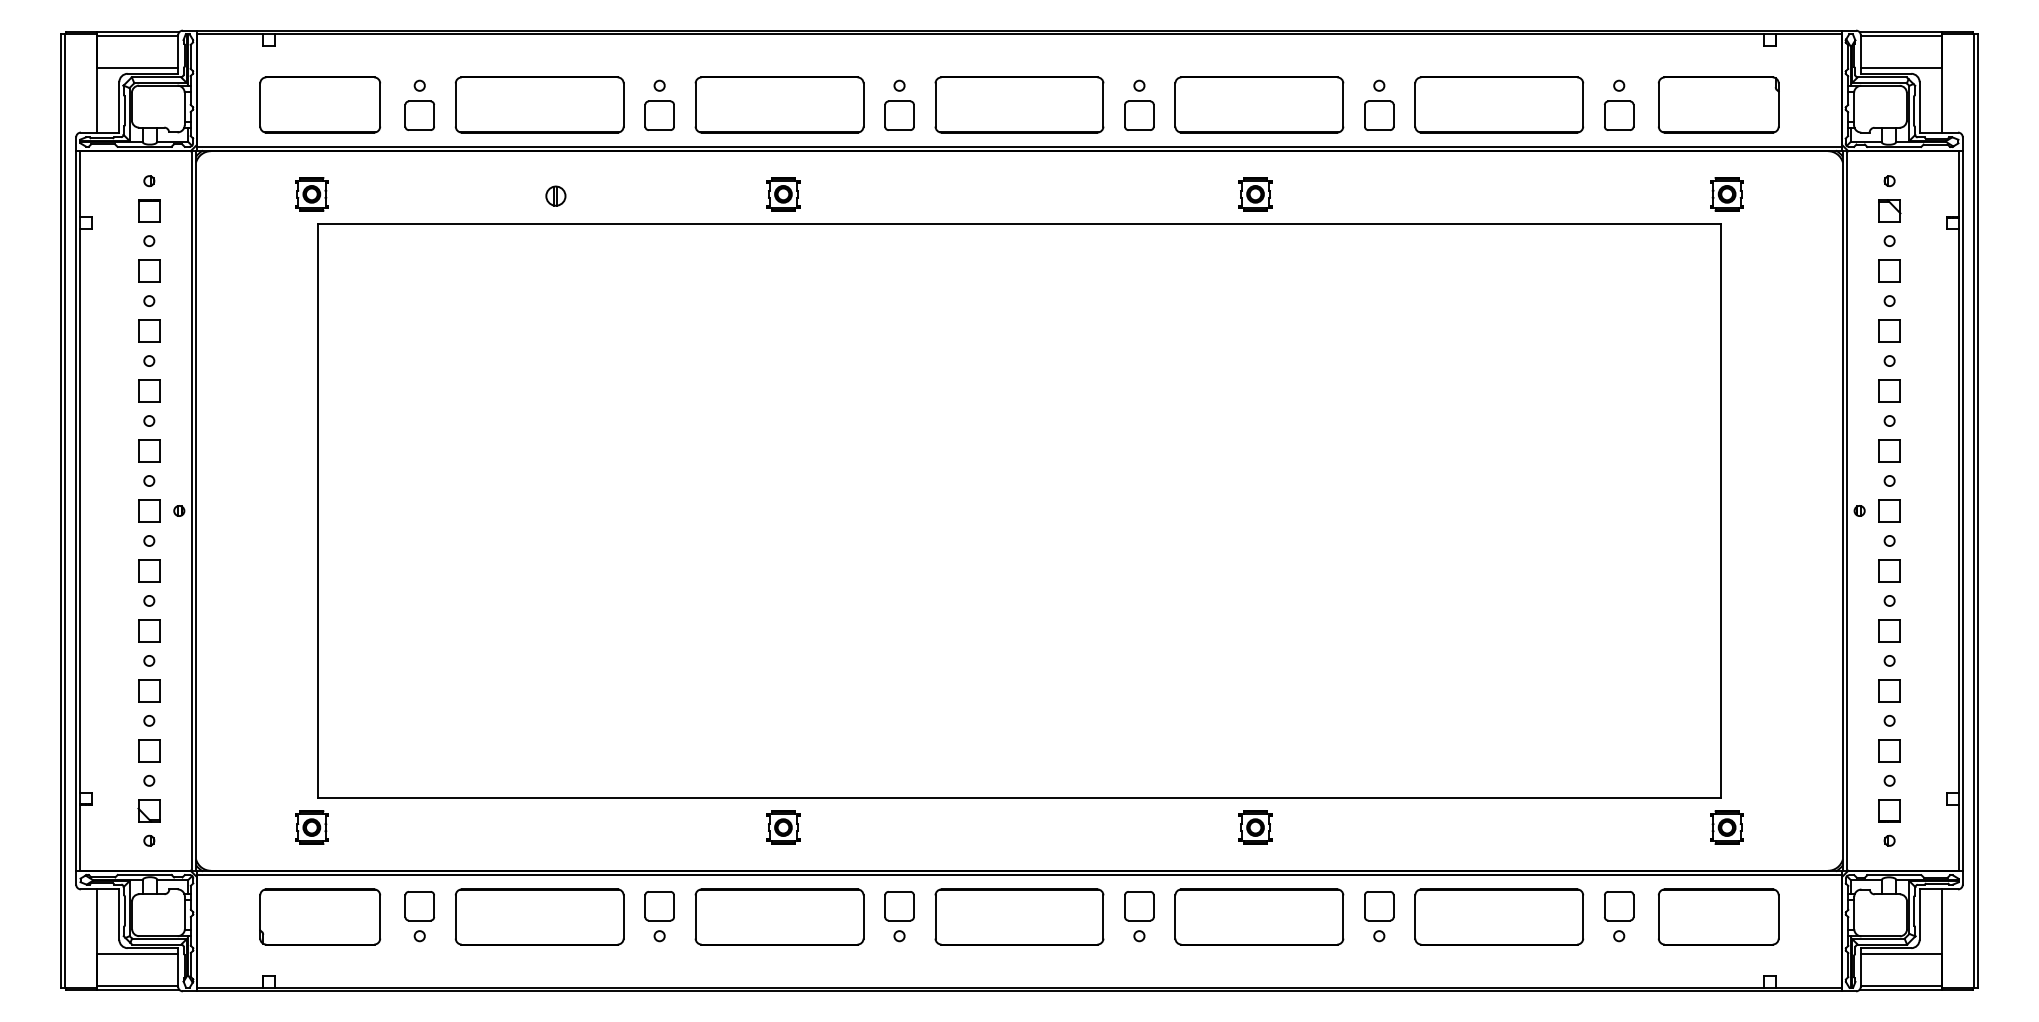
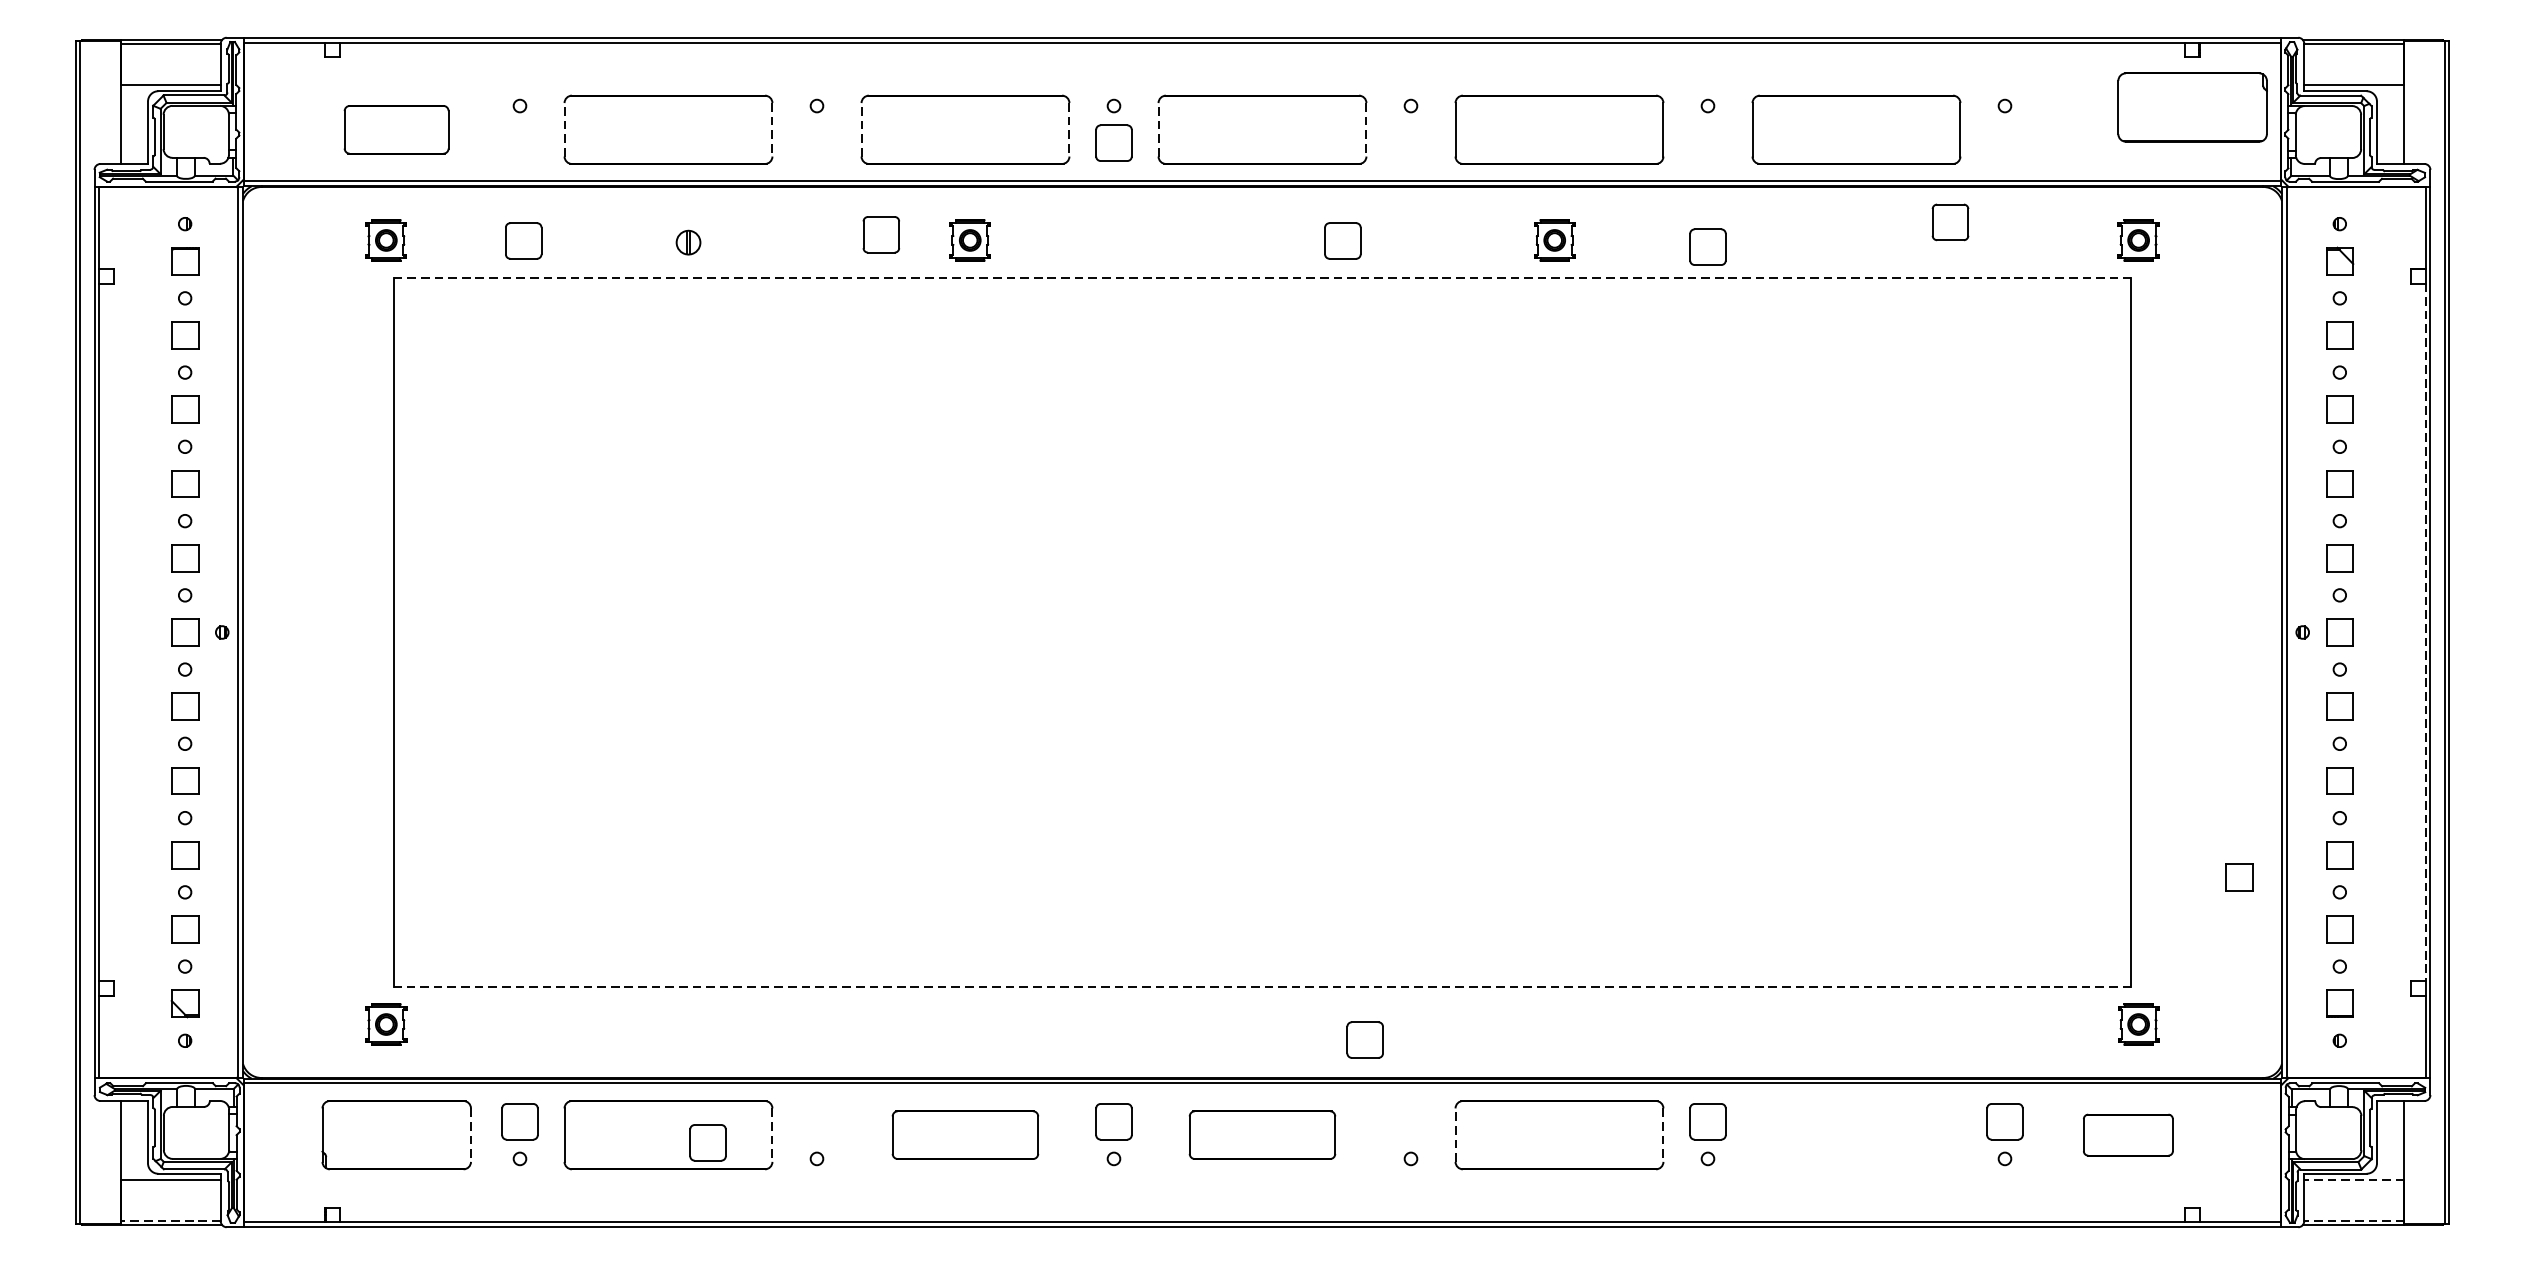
part: (319, 104) -> (395, 129), size x0.7
line: (455, 104) -> (564, 129), solid -> dashed
line: (623, 104) -> (772, 129), solid -> dashed
line: (695, 104) -> (861, 129), solid -> dashed
line: (863, 104) -> (1069, 129), solid -> dashed
line: (935, 104) -> (1158, 129), solid -> dashed
line: (1103, 104) -> (1366, 129), solid -> dashed
part: (1718, 104) -> (2192, 106), moved
part: (419, 115) -> (523, 240), moved
part: (659, 115) -> (881, 234), moved
part: (1139, 115) -> (1342, 240), moved
part: (1379, 115) -> (1708, 246), moved
part: (1619, 115) -> (1950, 222), moved
line: (1019, 224) -> (1262, 277), solid -> dashed
line: (1958, 510) -> (2425, 631), solid -> dashed
part: (1808, 708) -> (2239, 877), added
line: (1019, 797) -> (1262, 987), solid -> dashed
part: (783, 827) -> (970, 1024), removed
part: (1255, 827) -> (1554, 1024), removed
part: (659, 906) -> (707, 1143), moved
part: (1139, 906) -> (1365, 1040), moved
part: (779, 916) -> (965, 1134), size x0.7
part: (1019, 916) -> (1262, 1134), size x0.7
part: (1499, 916) -> (1856, 1134), removed
part: (1718, 916) -> (2127, 1134), size x0.6
line: (380, 917) -> (471, 1135), solid -> dashed
line: (623, 917) -> (772, 1135), solid -> dashed
line: (1175, 917) -> (1455, 1135), solid -> dashed
line: (1343, 917) -> (1663, 1135), solid -> dashed
line: (1900, 953) -> (2353, 1180), solid -> dashed
line: (137, 985) -> (170, 1219), solid -> dashed
line: (1900, 985) -> (2353, 1219), solid -> dashed

